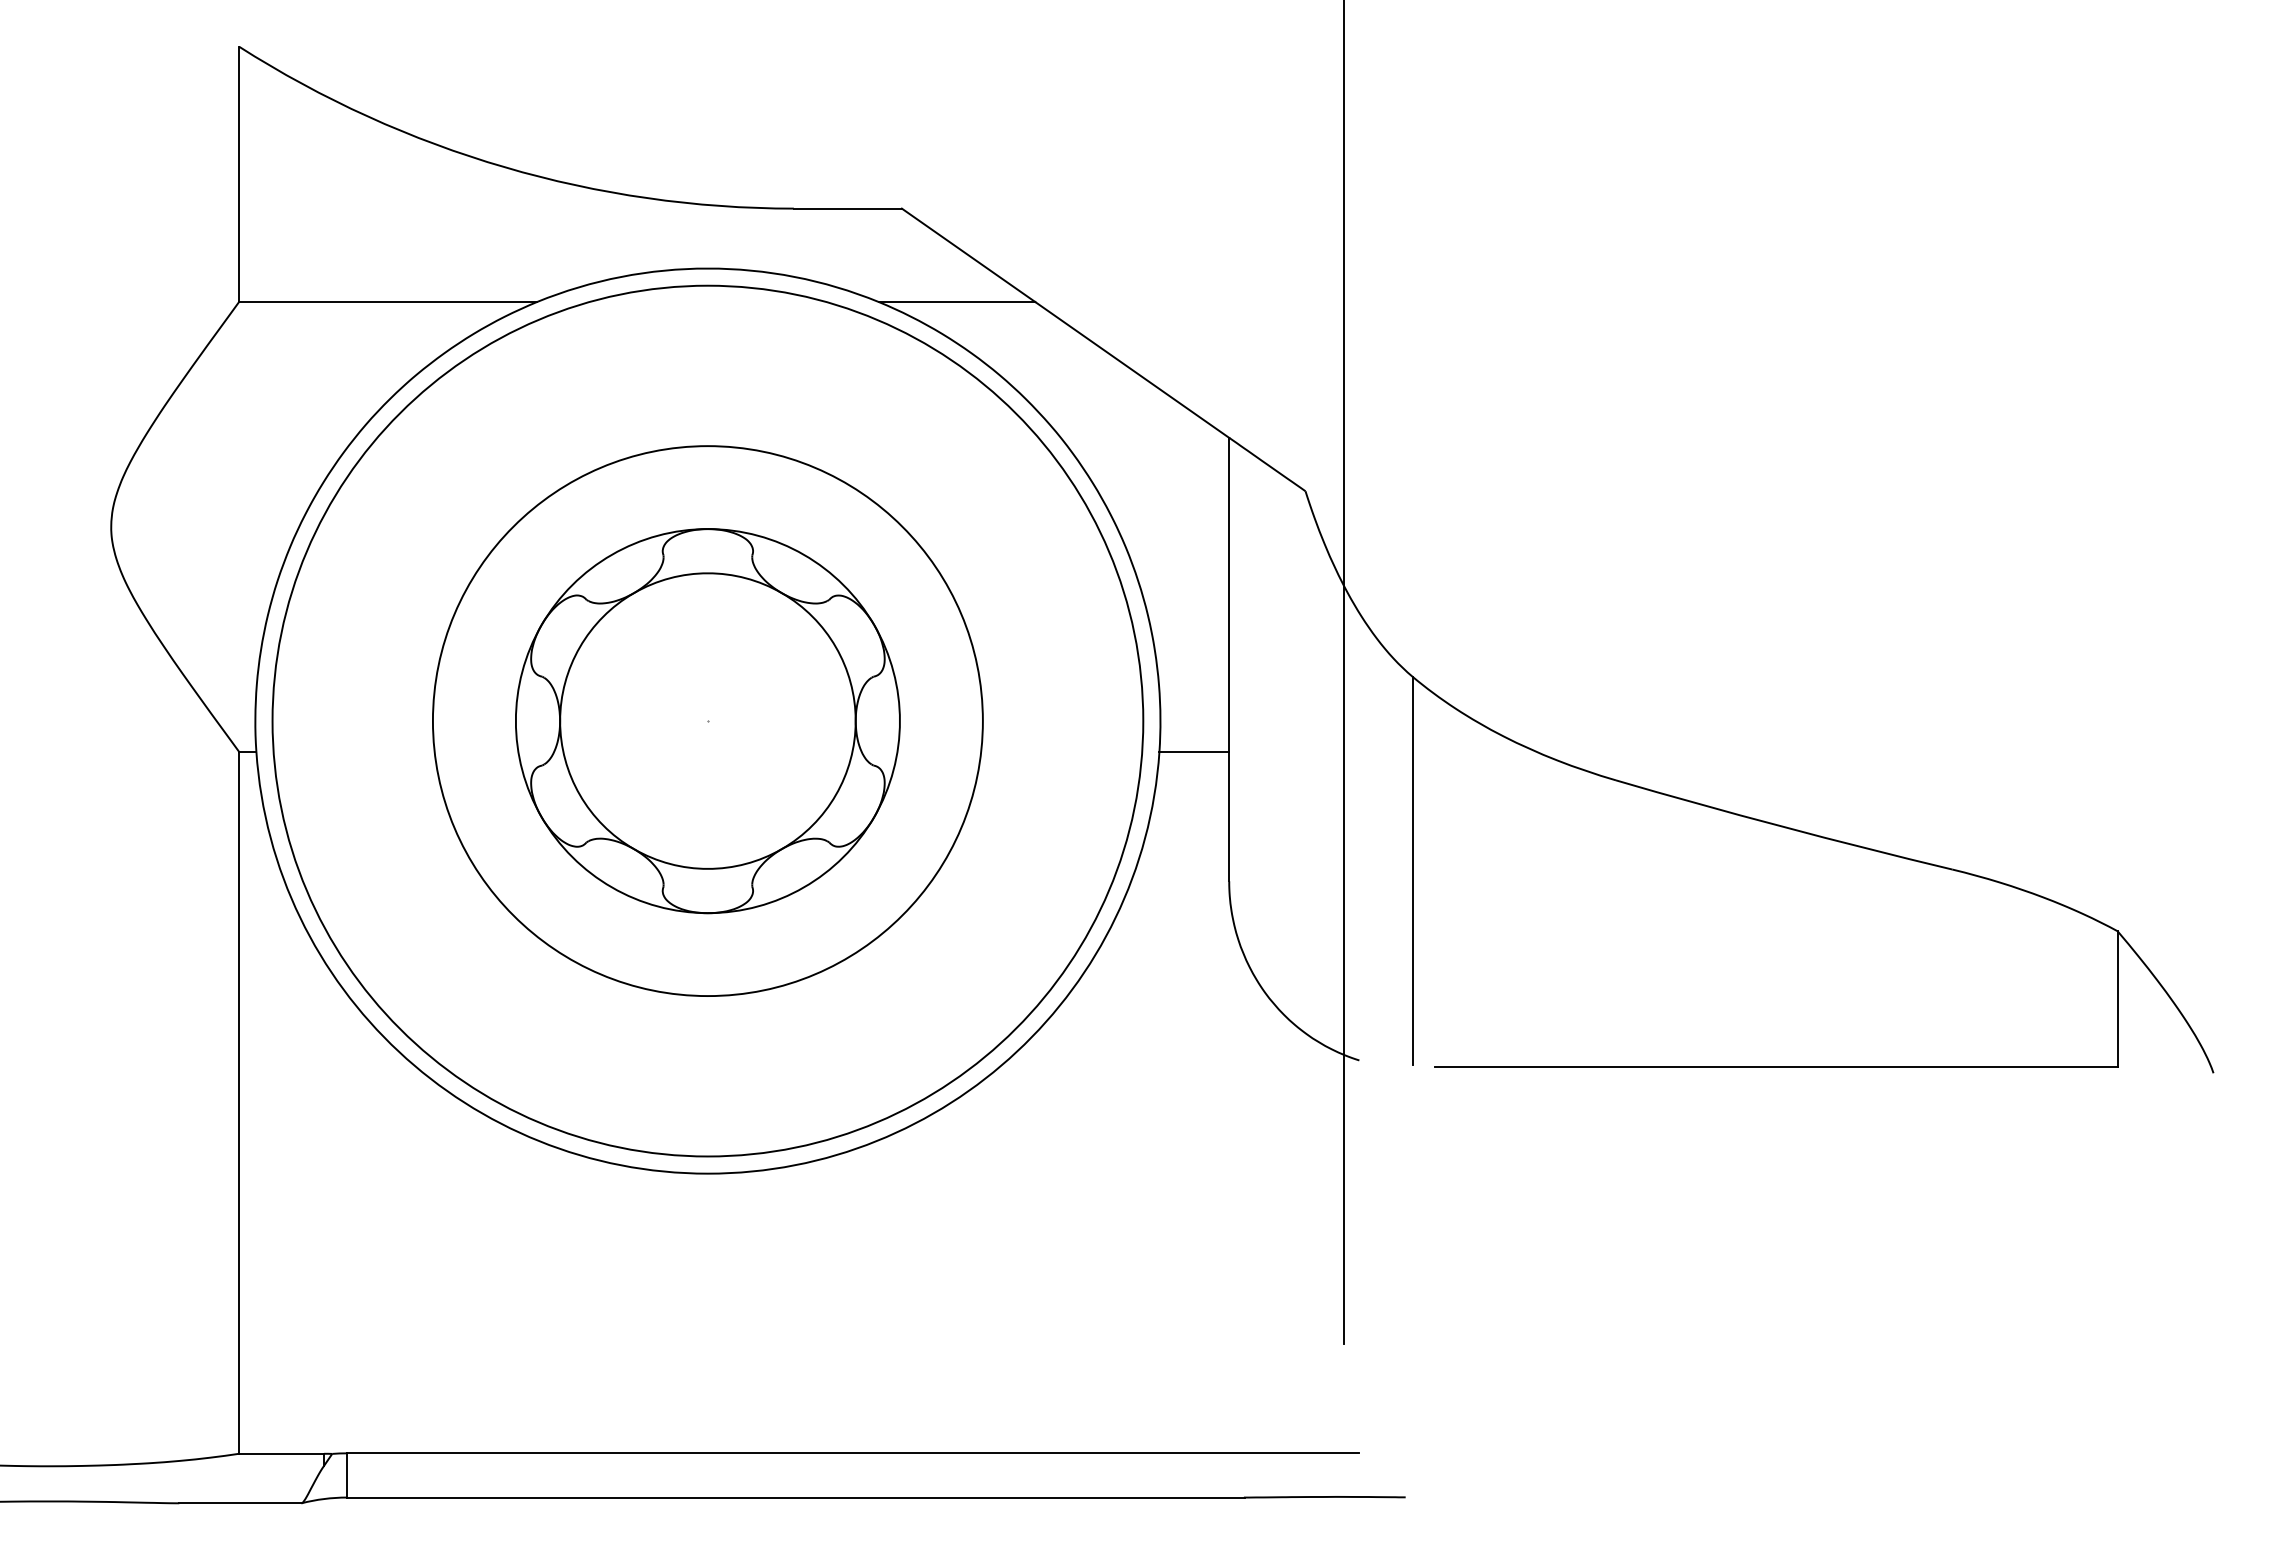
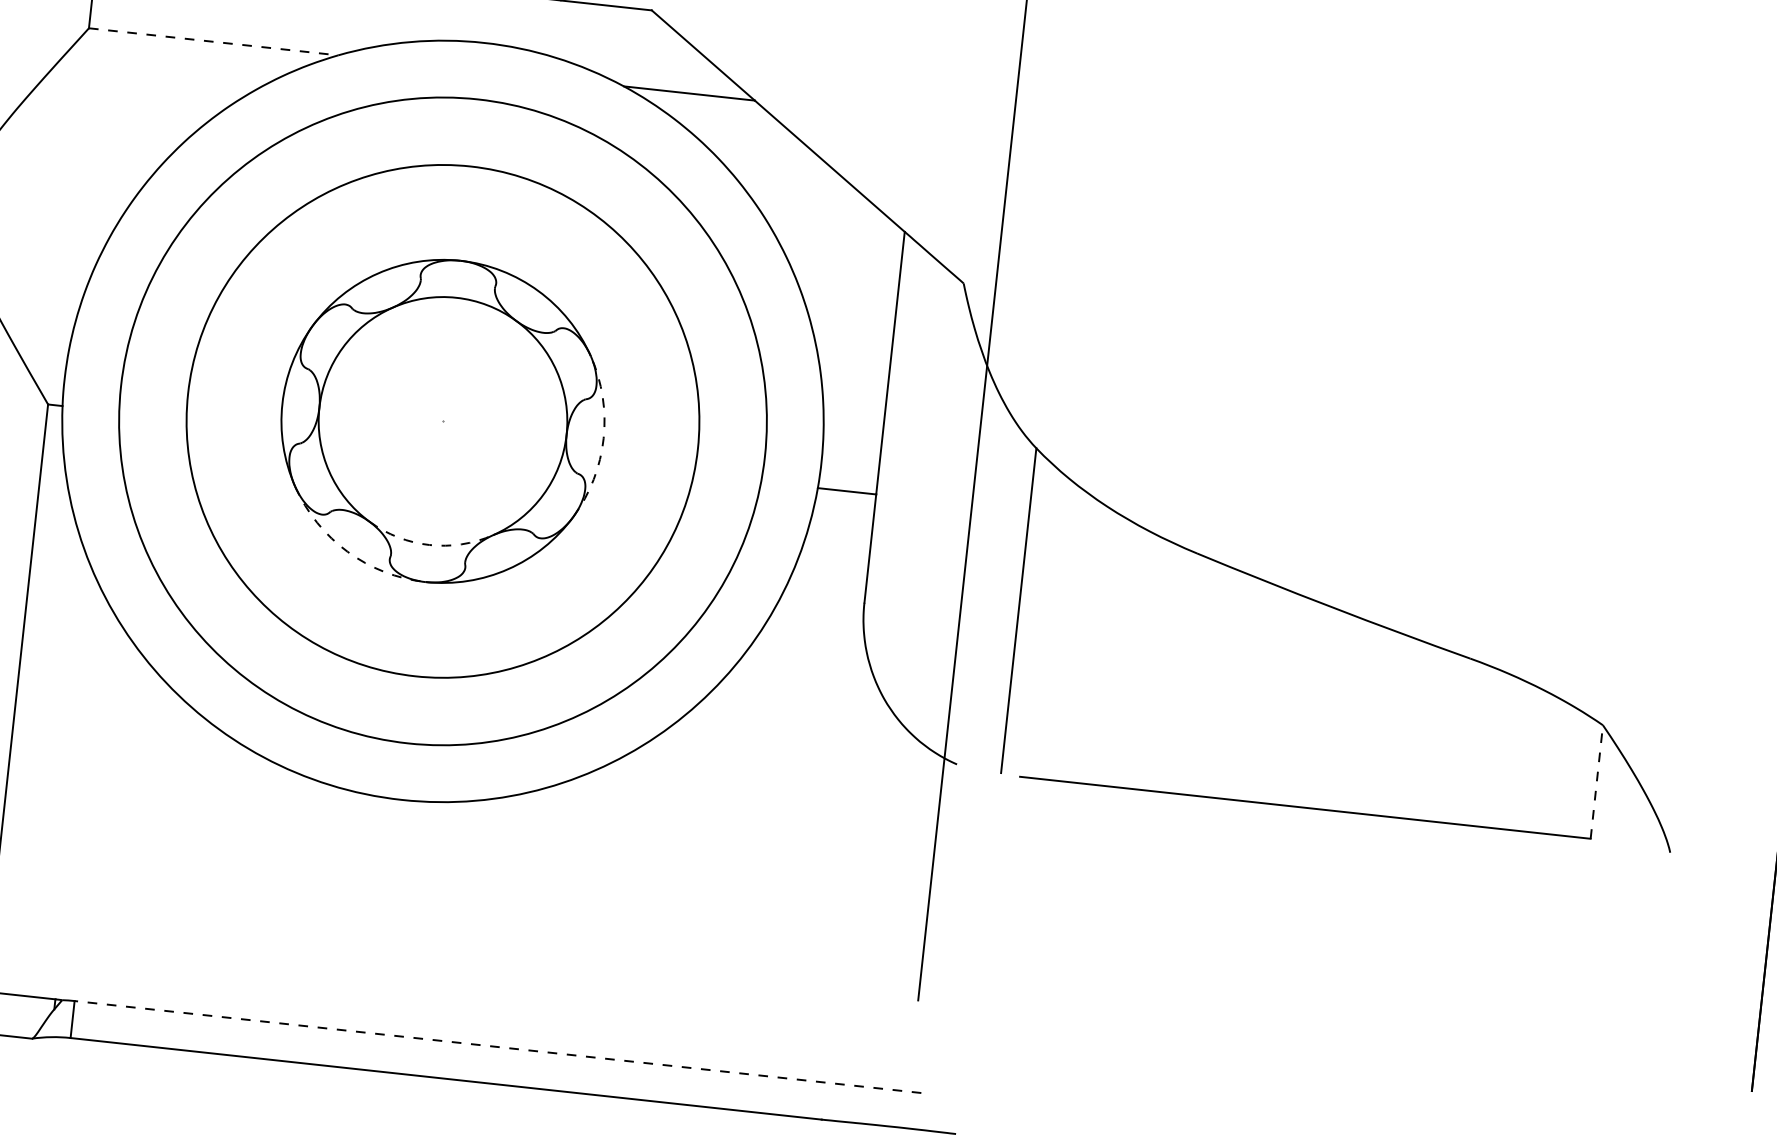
line: (388, 302) -> (213, 42), solid -> dashed
circle: (707, 720) -> (442, 420), size x0.7
circle: (707, 721) -> (442, 421), size x1.4
arc: (899, 721) -> (603, 439), solid -> dashed
arc: (707, 868) -> (429, 544), solid -> dashed
arc: (611, 887) -> (347, 551), solid -> dashed
line: (2117, 999) -> (1596, 782), solid -> dashed
line: (852, 1453) -> (497, 1047), solid -> dashed

